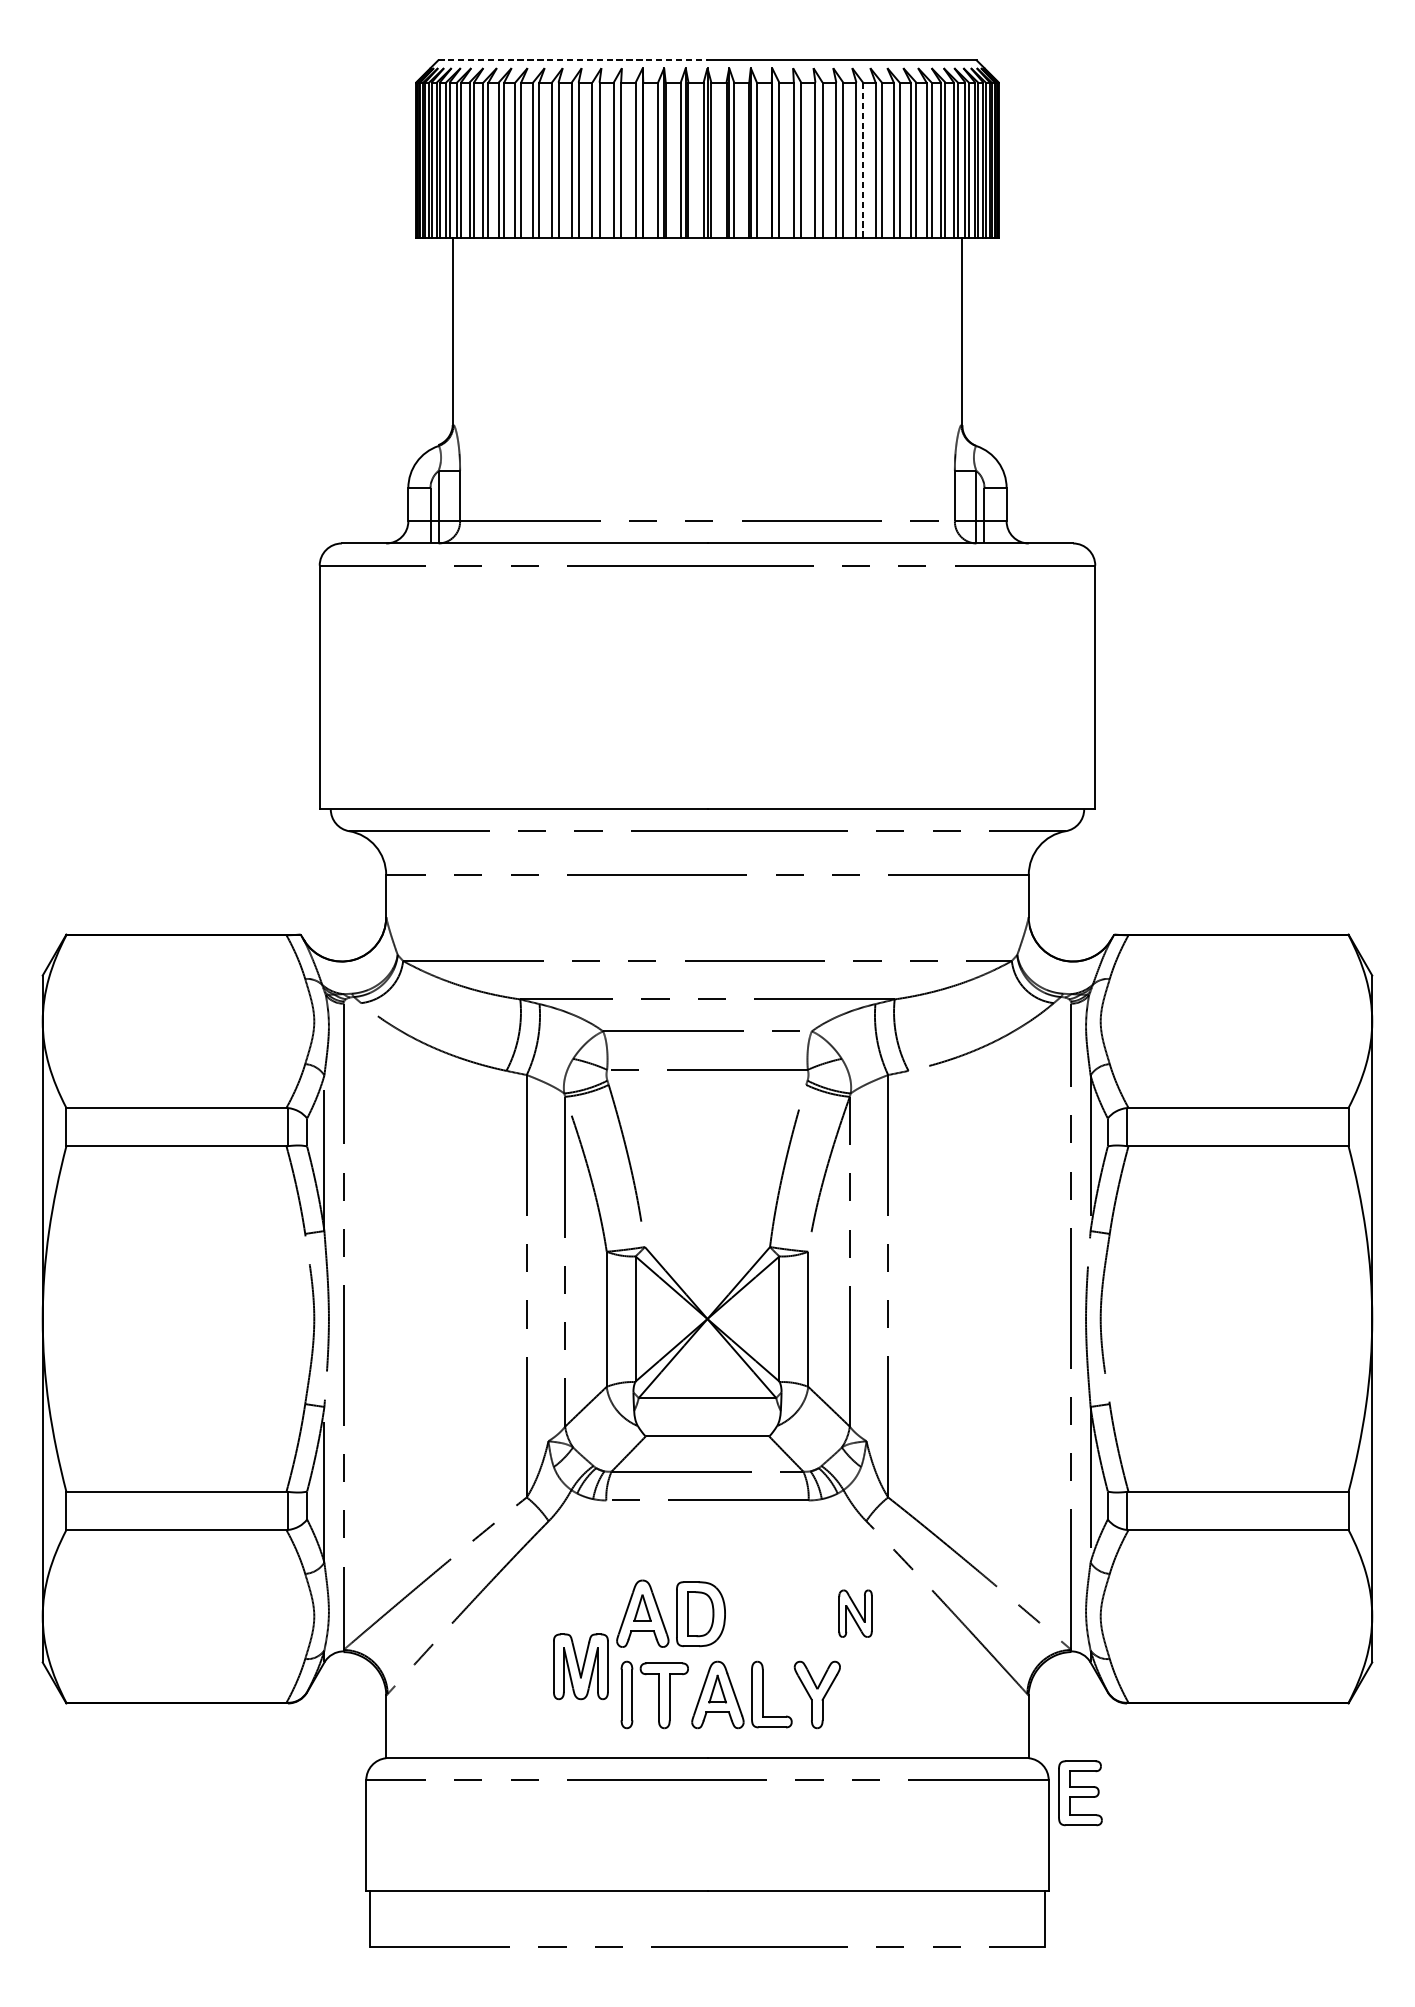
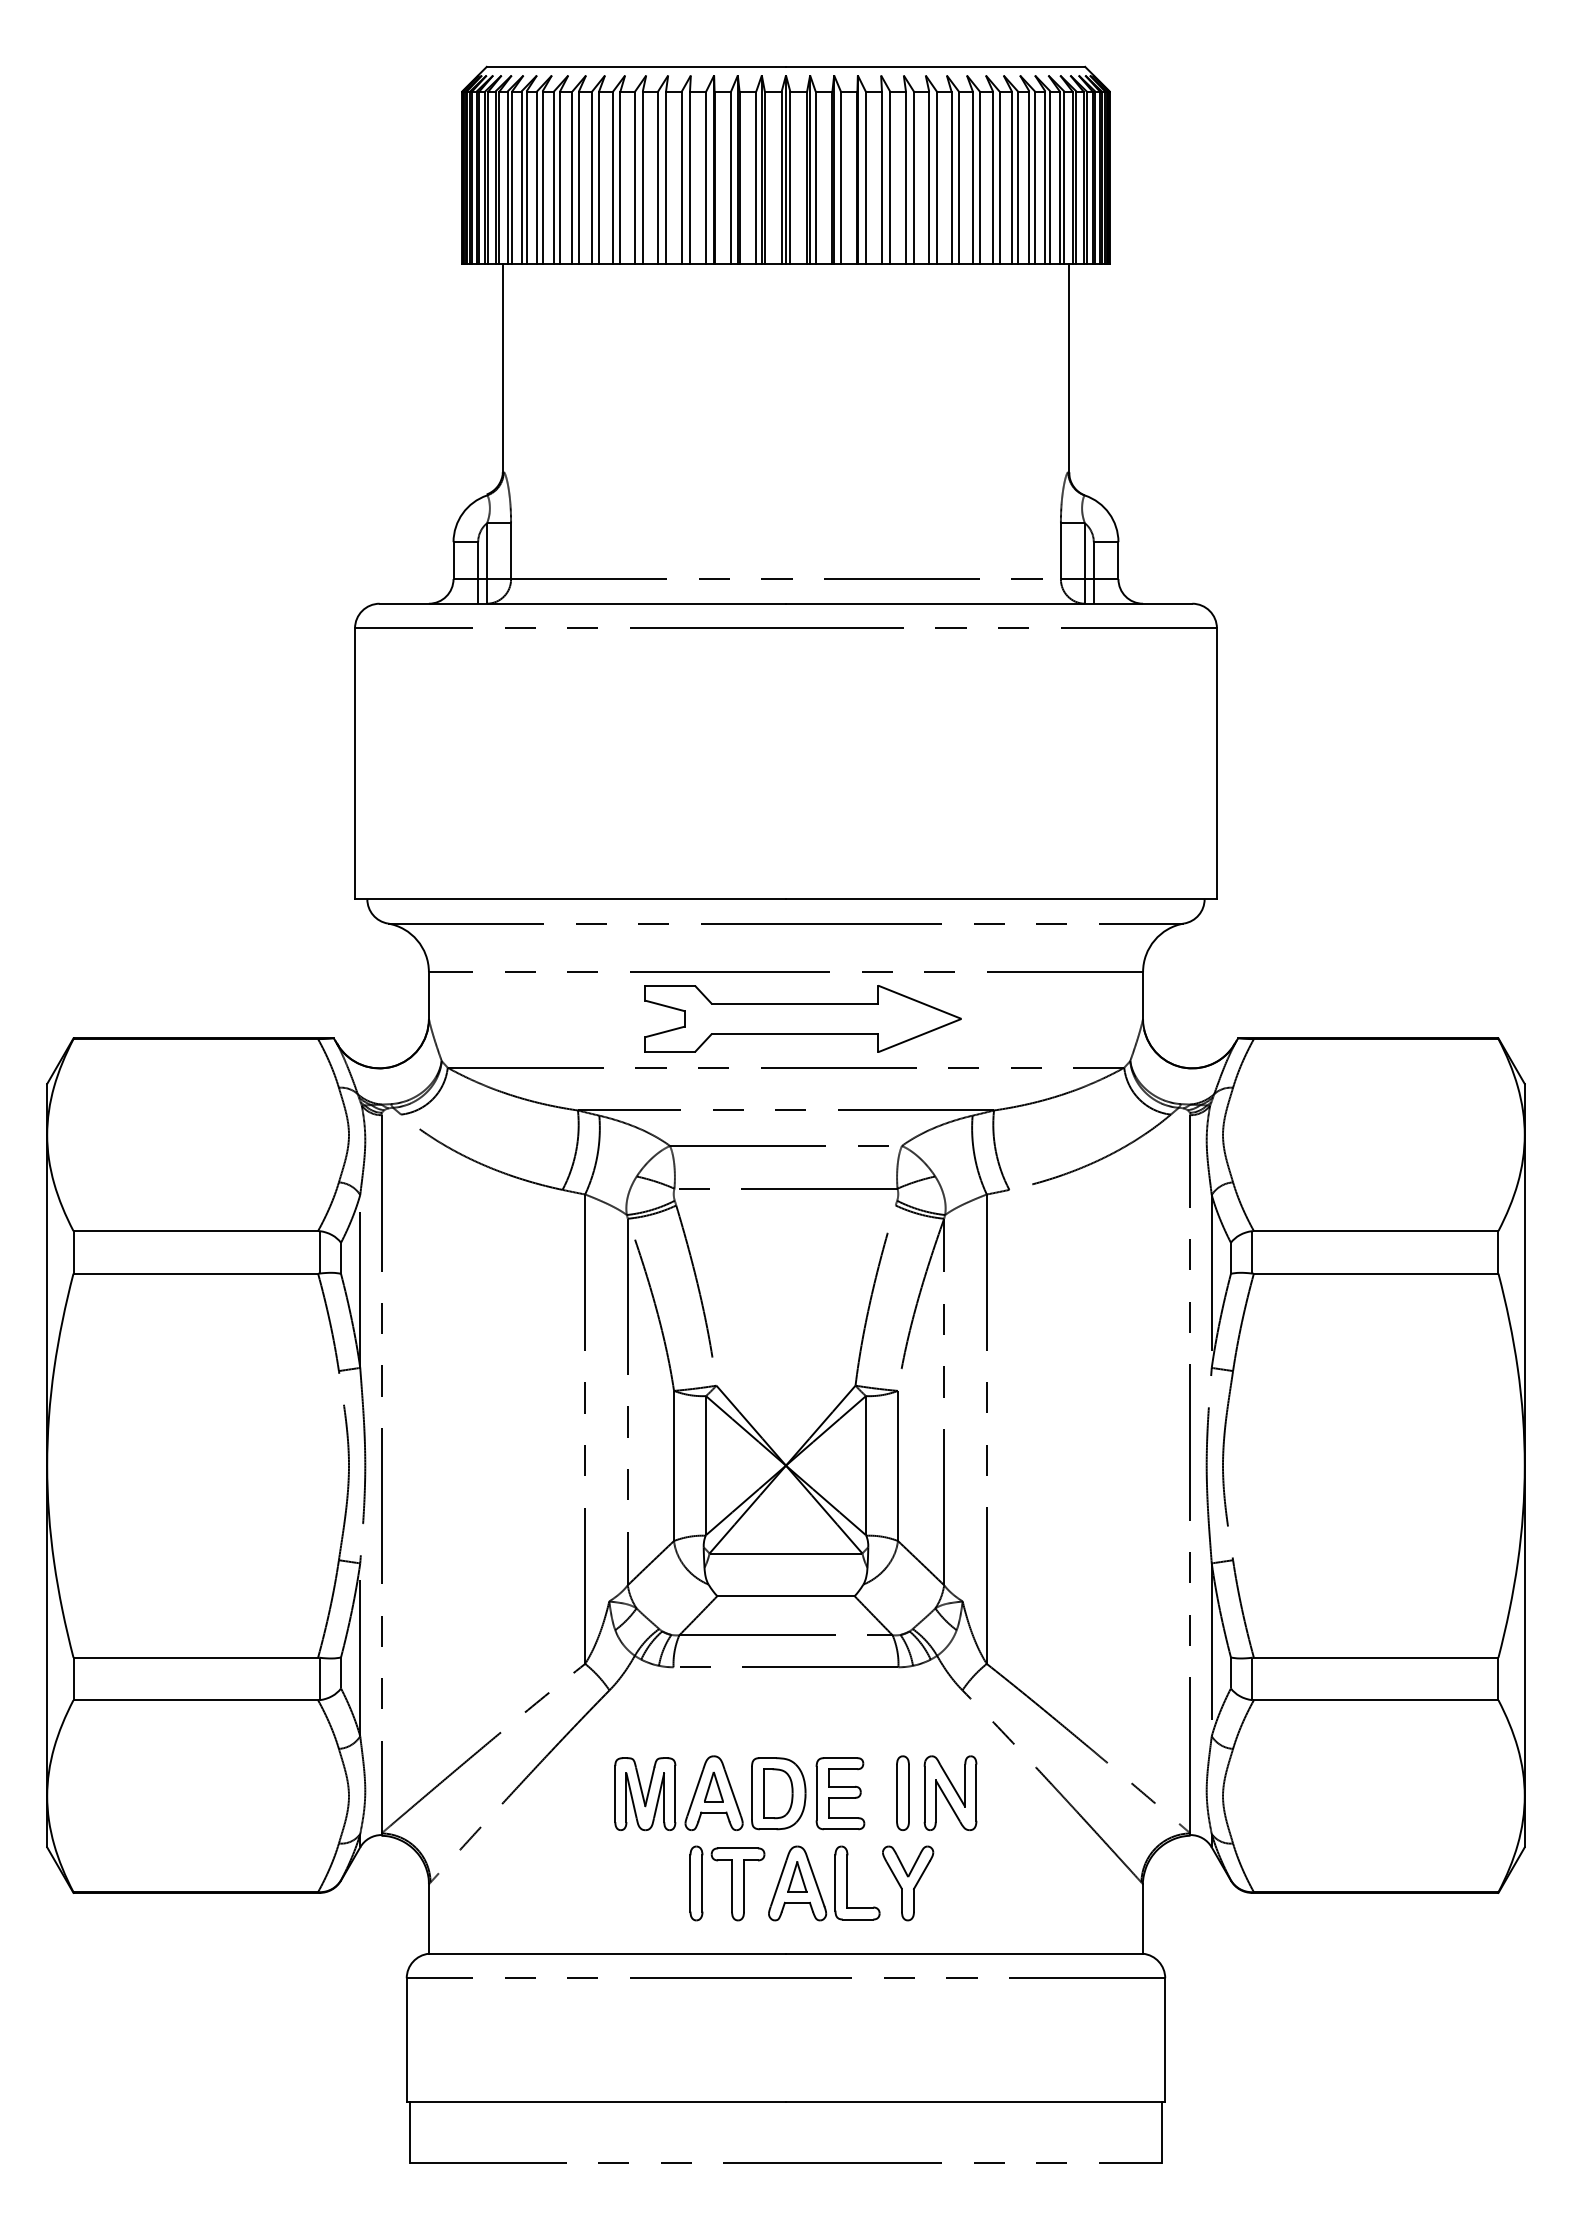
line: (572, 60) -> (636, 66), dashed -> solid
line: (862, 159) -> (958, 177), dashed -> solid
part: (722, 916) -> (802, 1018), added
part: (812, 1613) -> (902, 1792), added
part: (855, 1613) -> (950, 1792), size x1.43
part: (581, 1667) -> (645, 1794), moved
part: (1080, 1793) -> (840, 1793), moved

